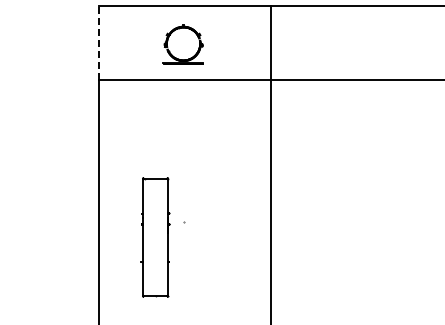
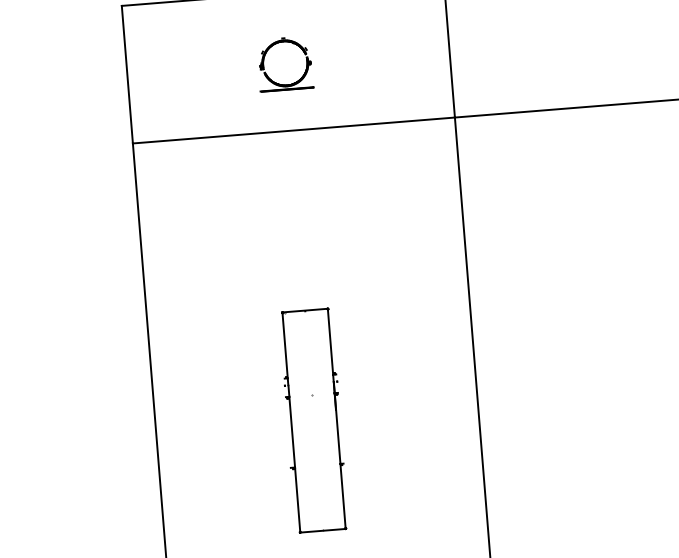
line: (98, 43) -> (126, 75), dashed -> solid
part: (183, 44) -> (285, 64), size x0.71
part: (155, 237) -> (313, 420), moved

